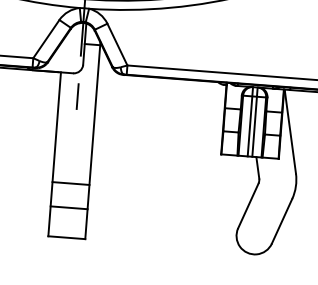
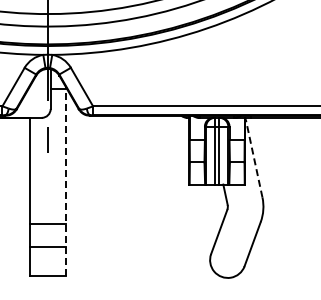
line: (290, 132) -> (254, 158), solid -> dashed
line: (92, 141) -> (65, 181), solid -> dashed

